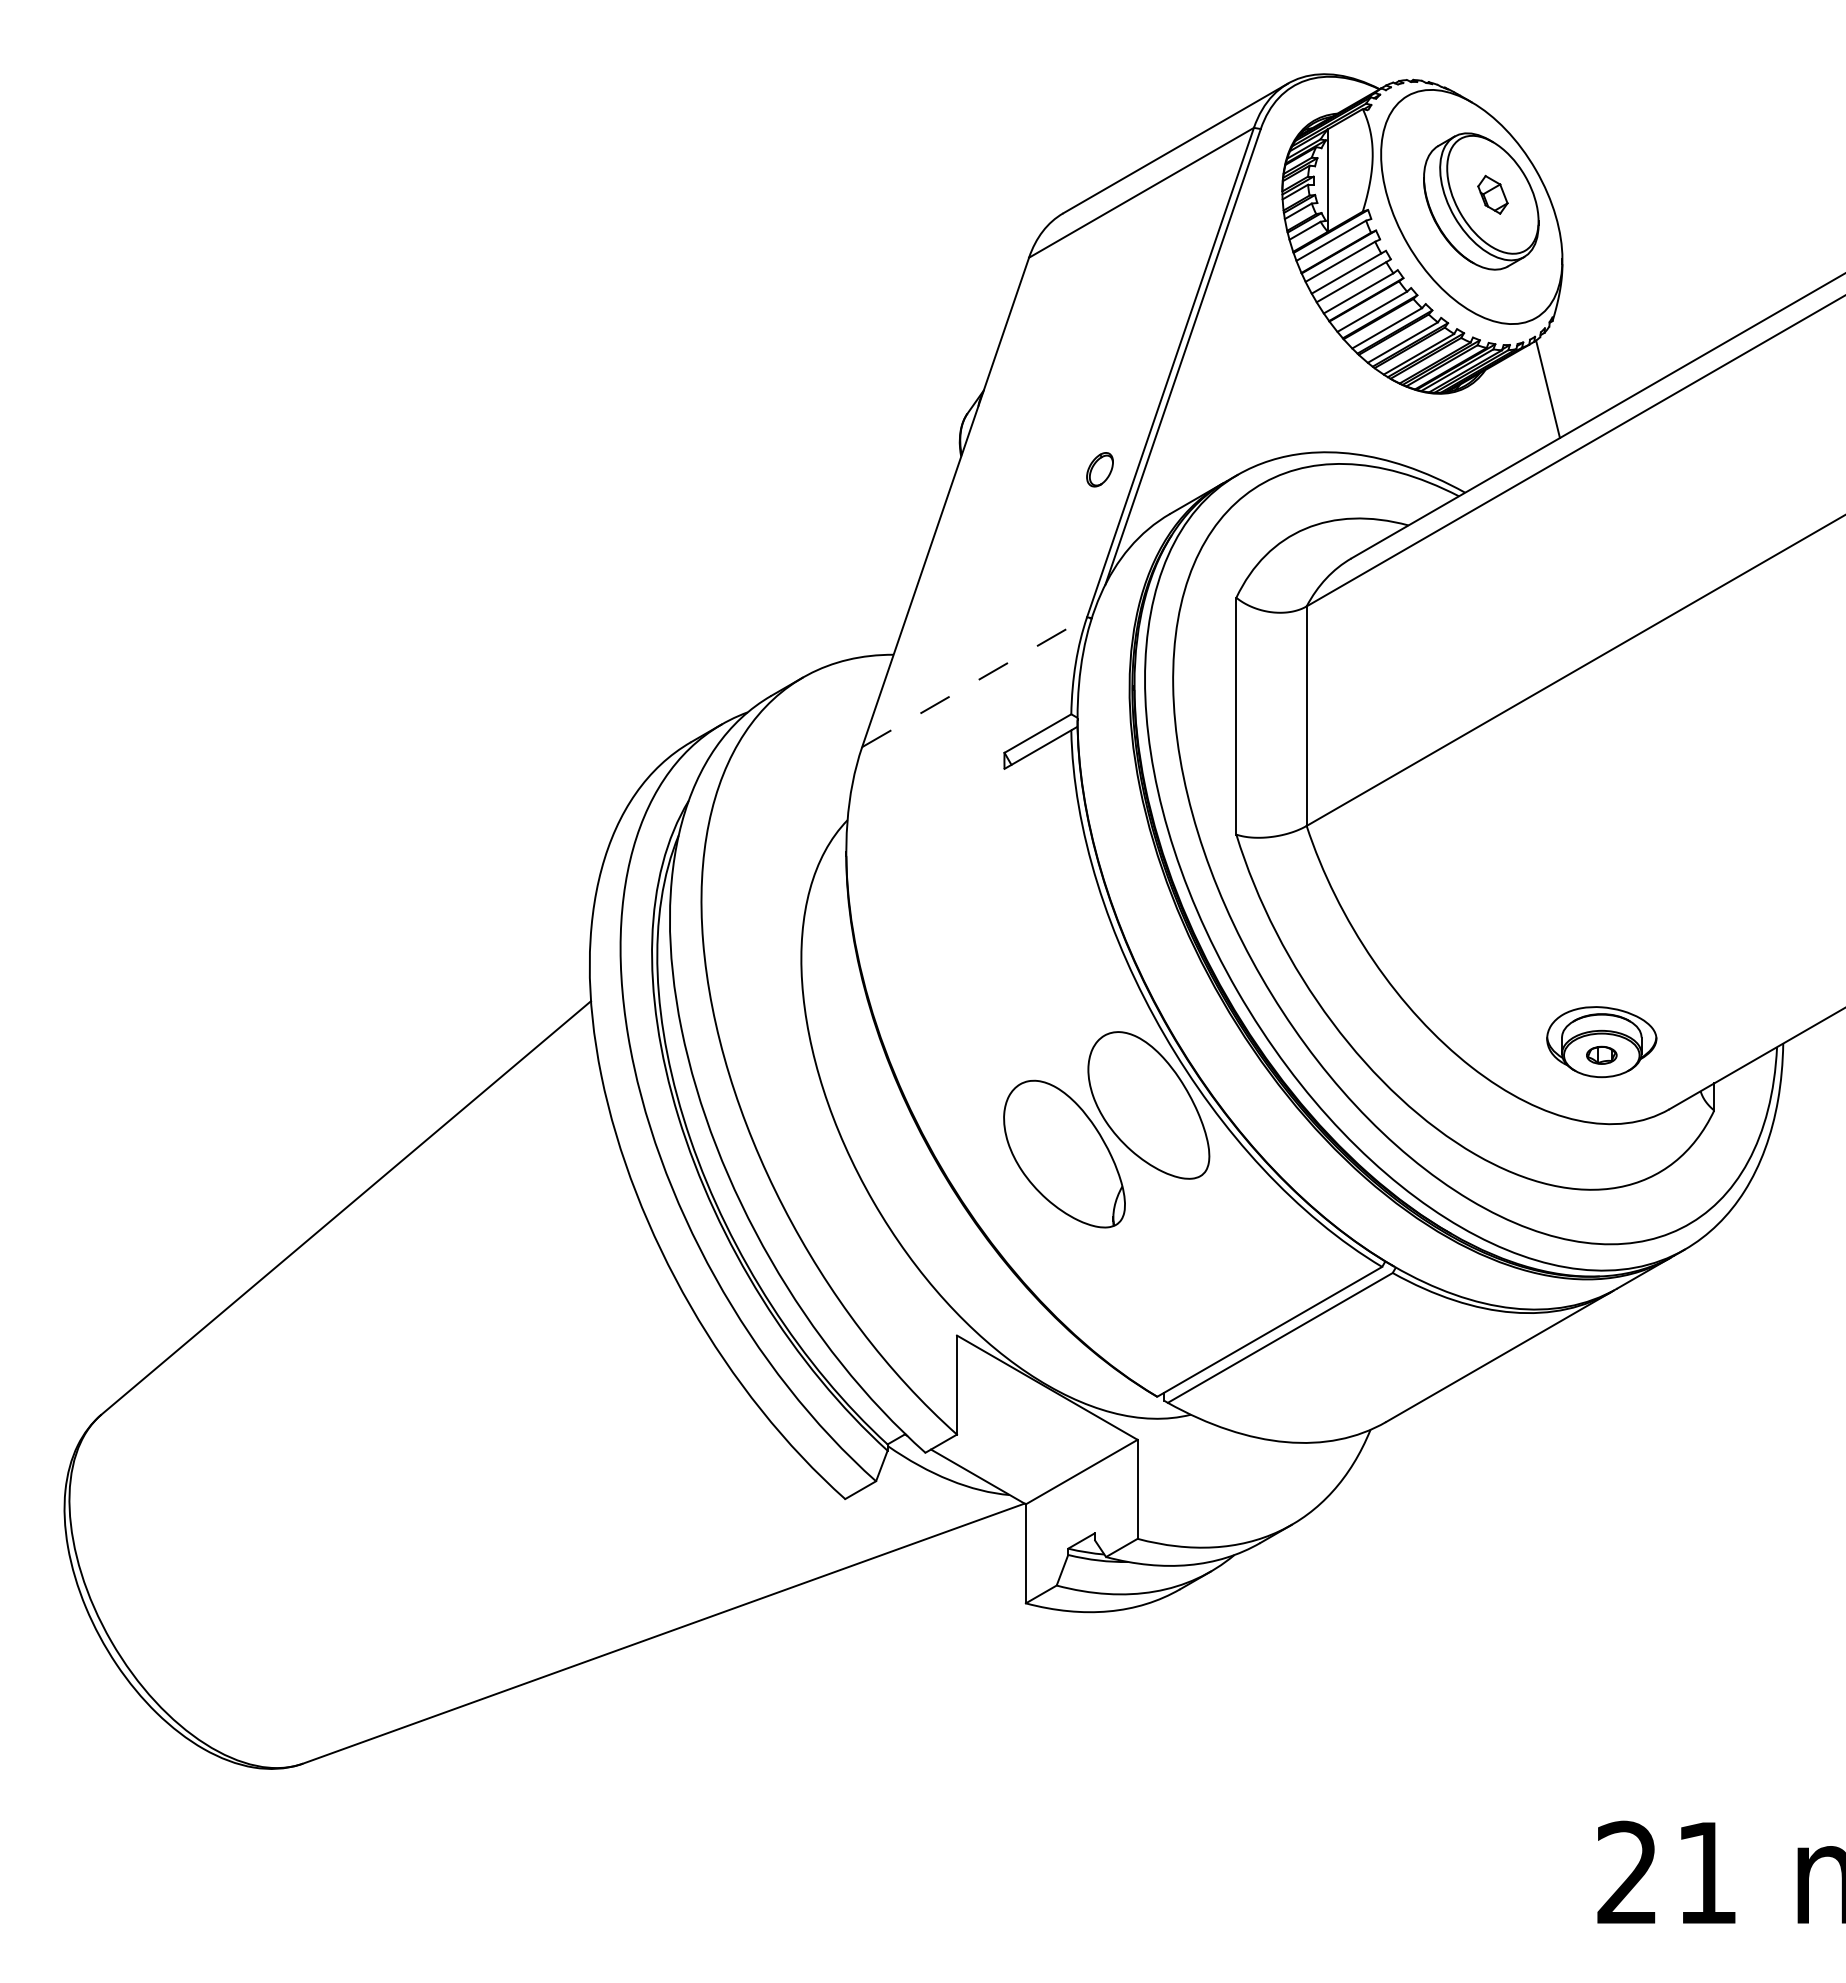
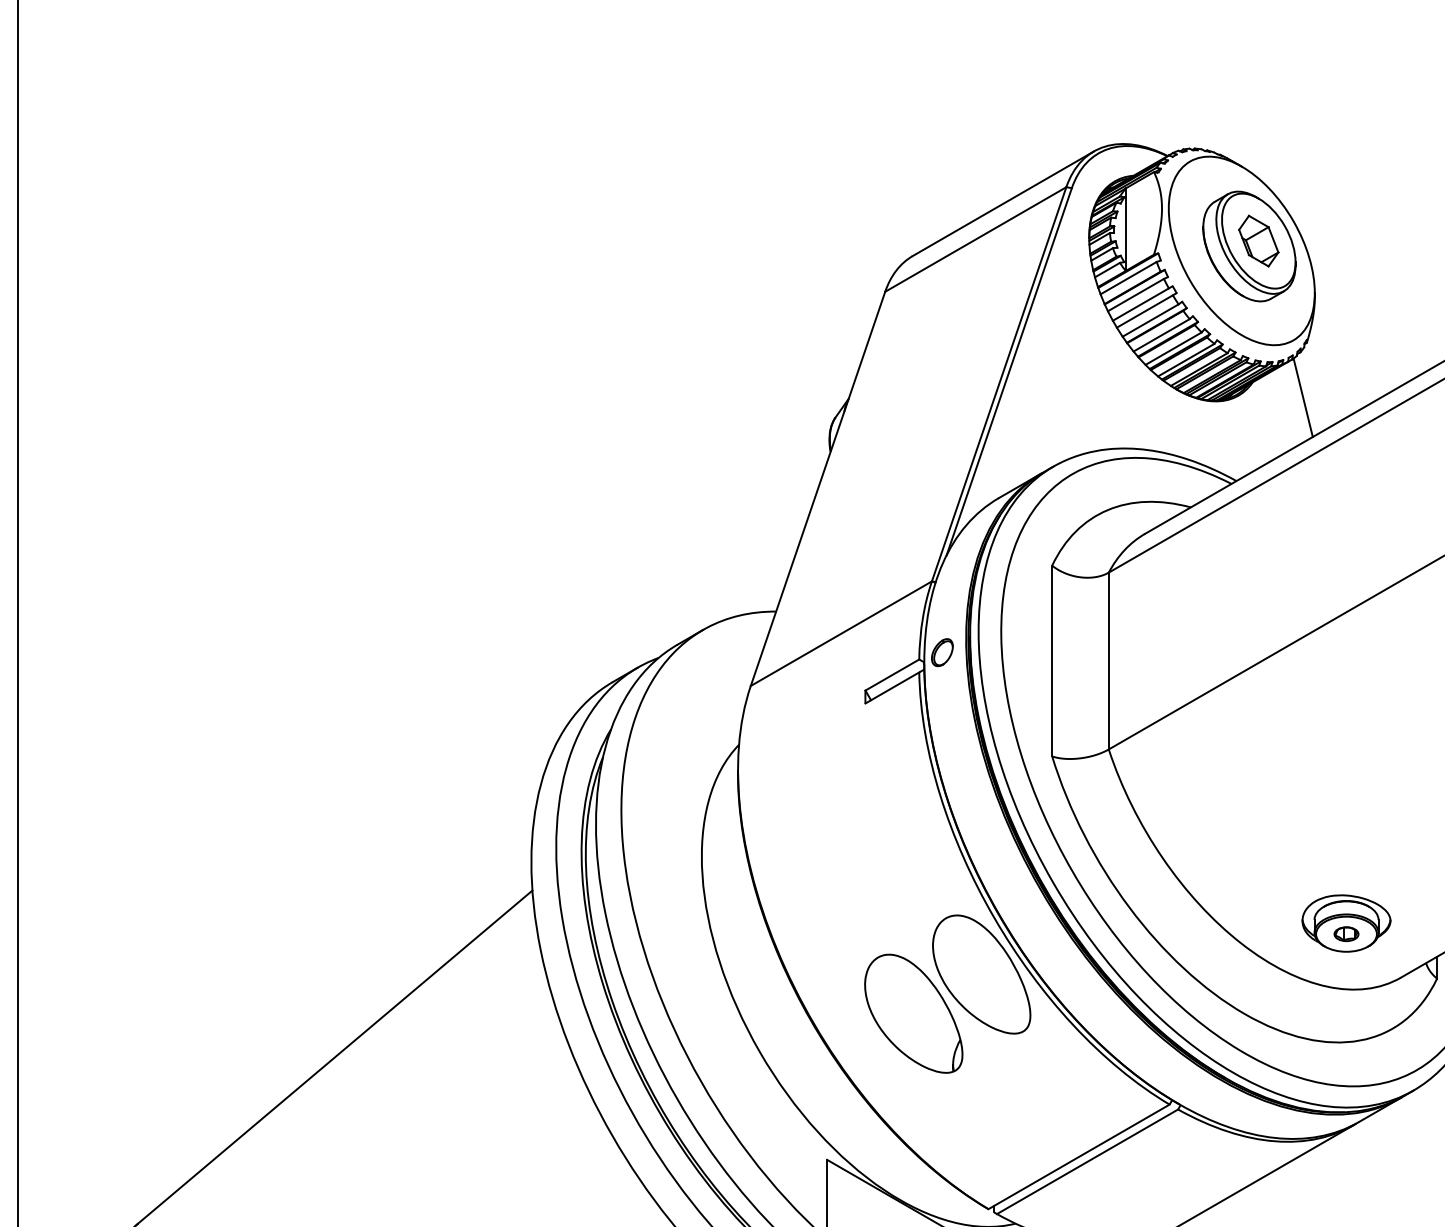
part: (1492, 194) -> (1258, 240), size x1.67
part: (1099, 469) -> (941, 652), moved
line: (974, 682) -> (841, 633), dashed -> solid

